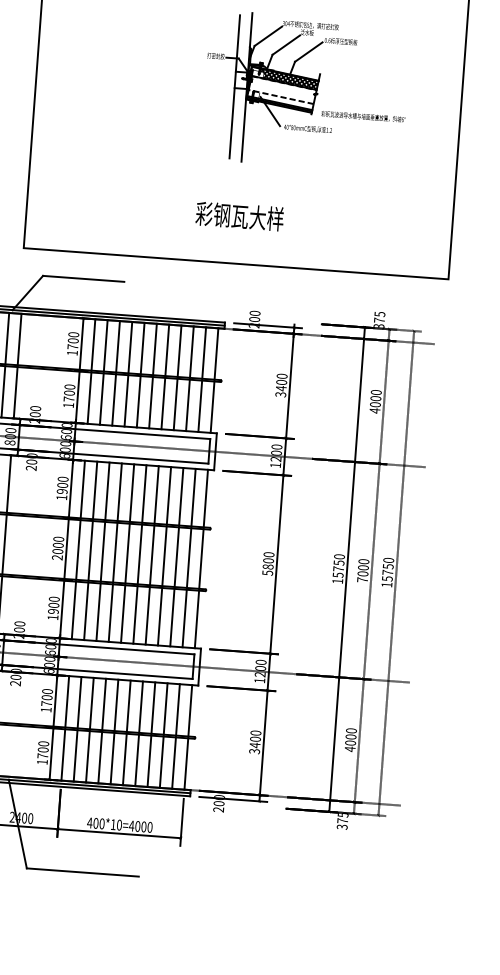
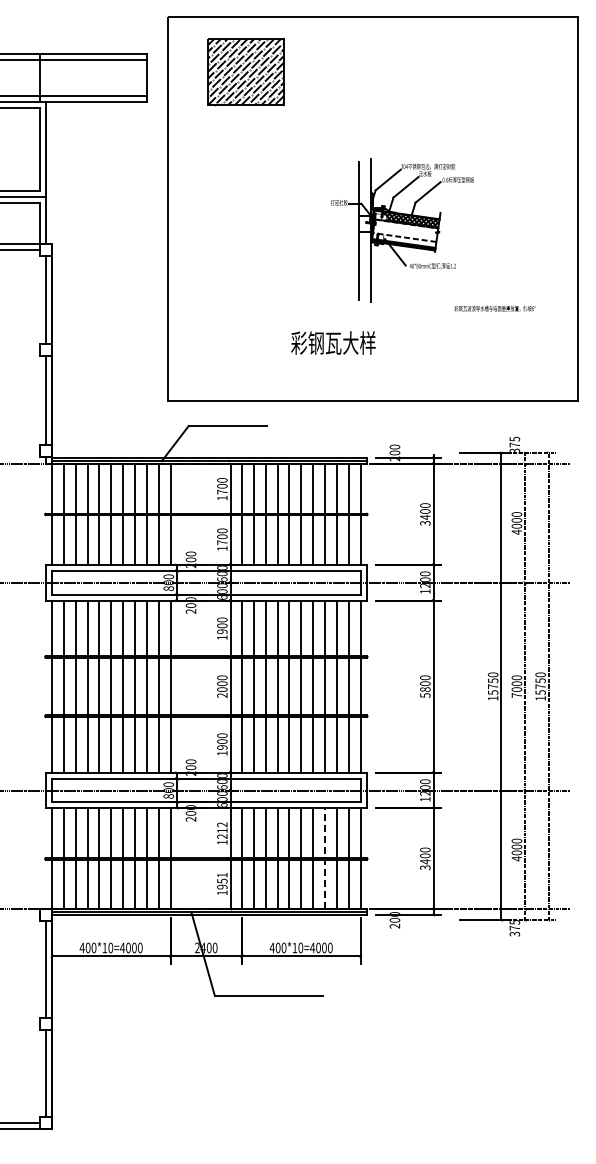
text: (362, 116) -> (494, 308), moved
text: (239, 215) -> (333, 342), moved
text: (47, 697) -> (222, 830), 1700 -> 1212
line: (151, 734) -> (325, 858), solid -> dashed
text: (43, 749) -> (222, 880), 1700 -> 1951

